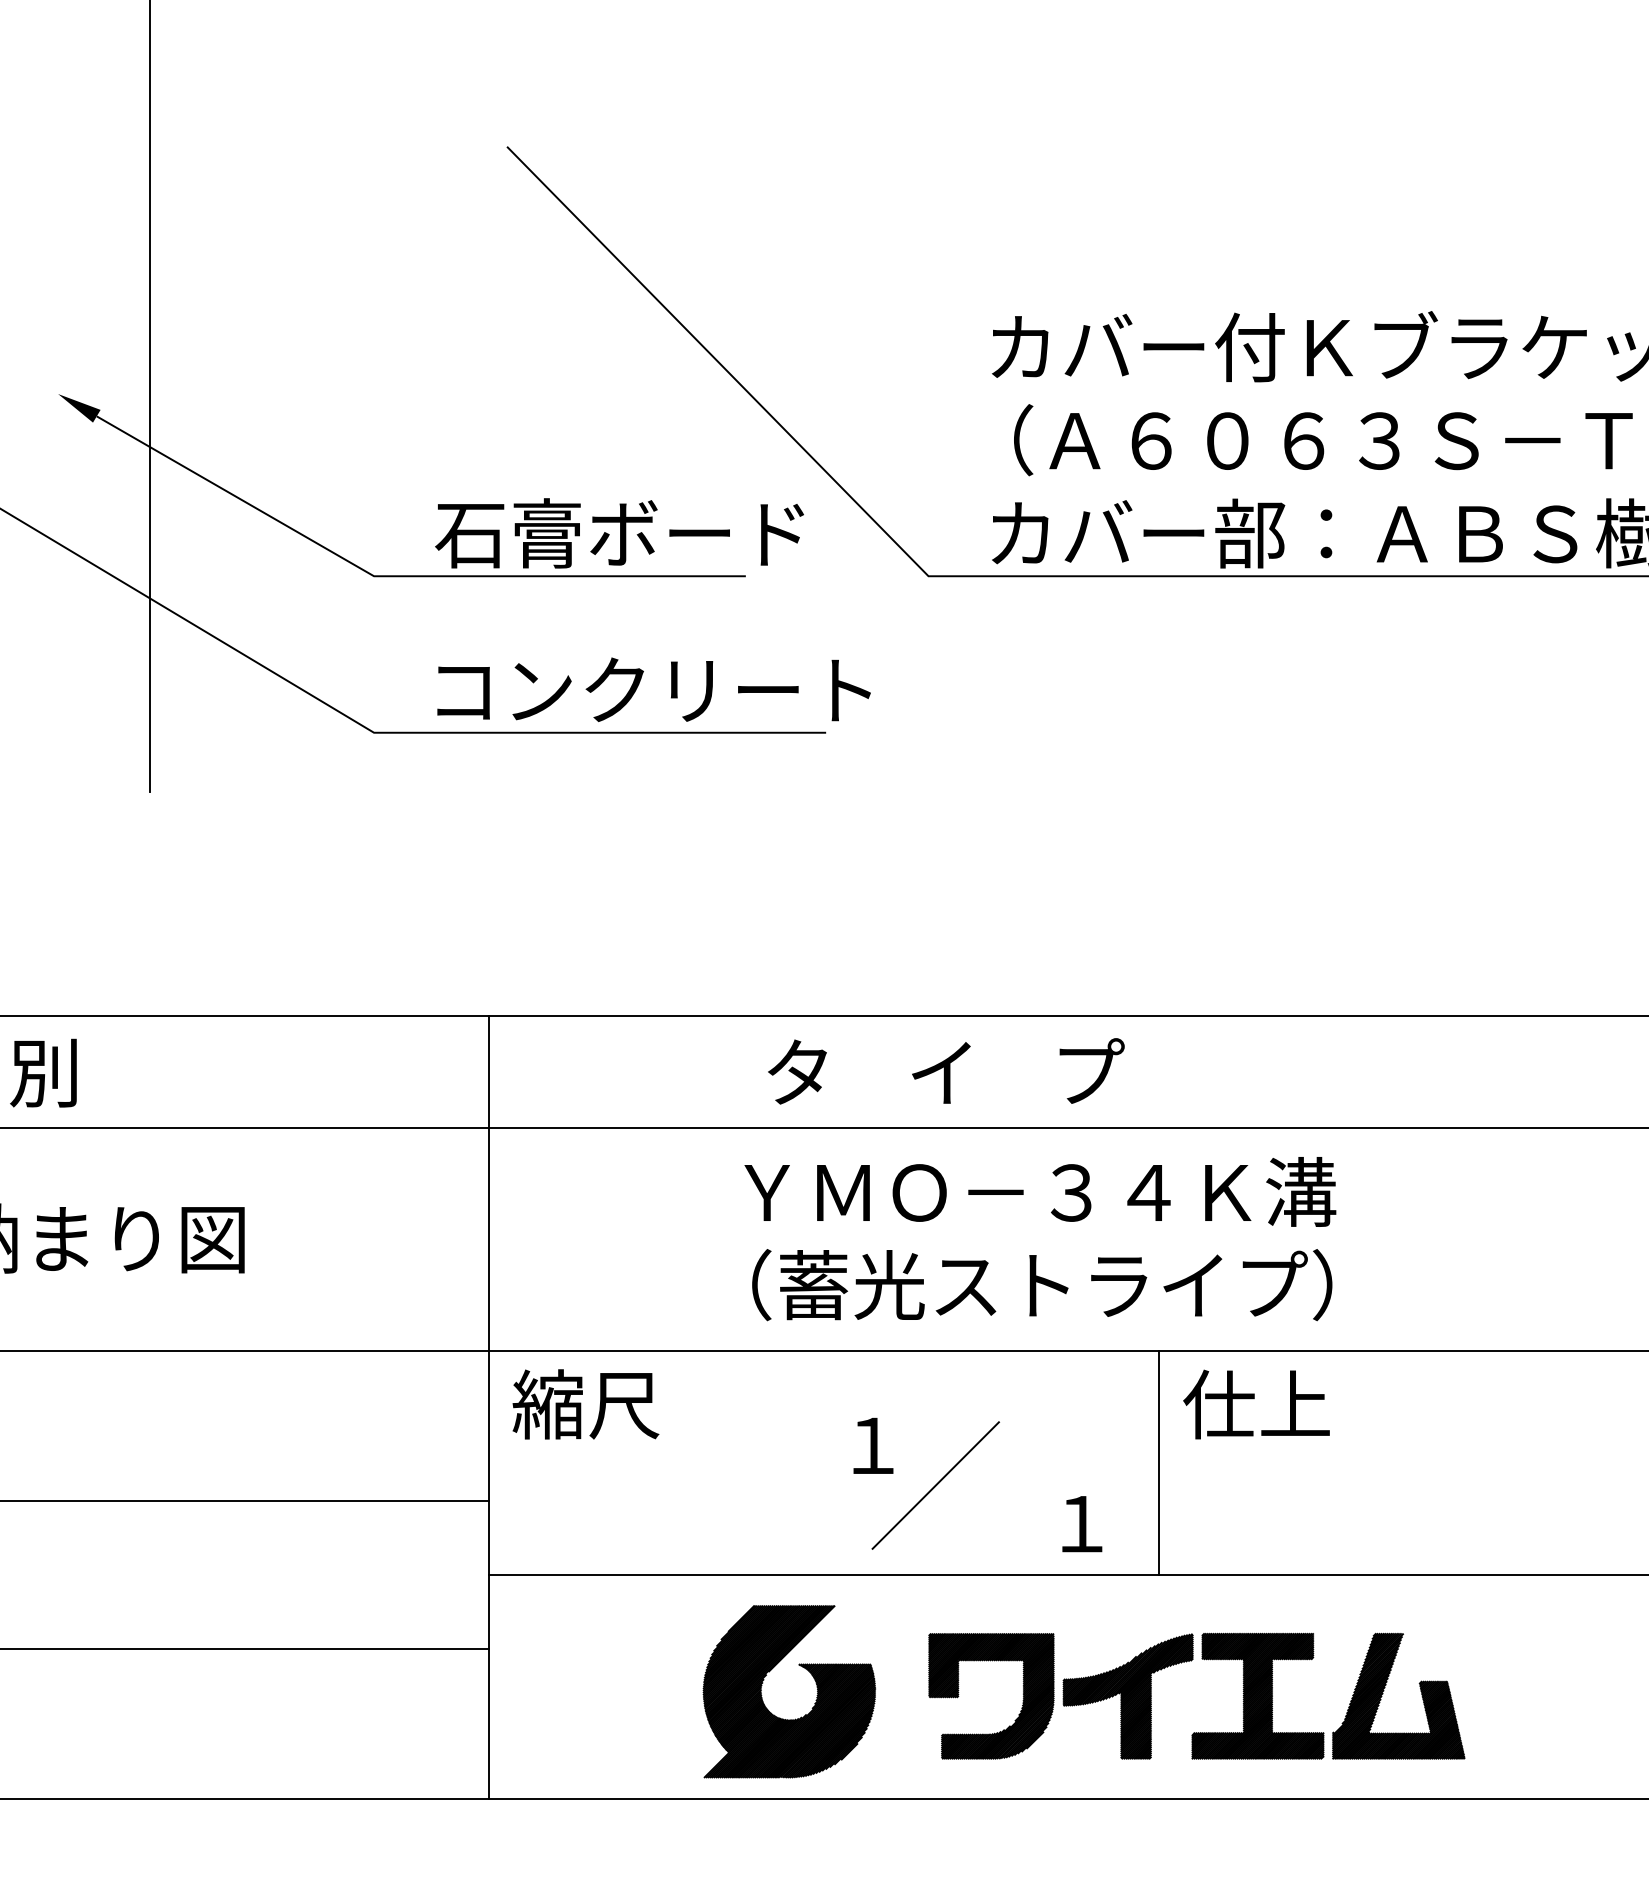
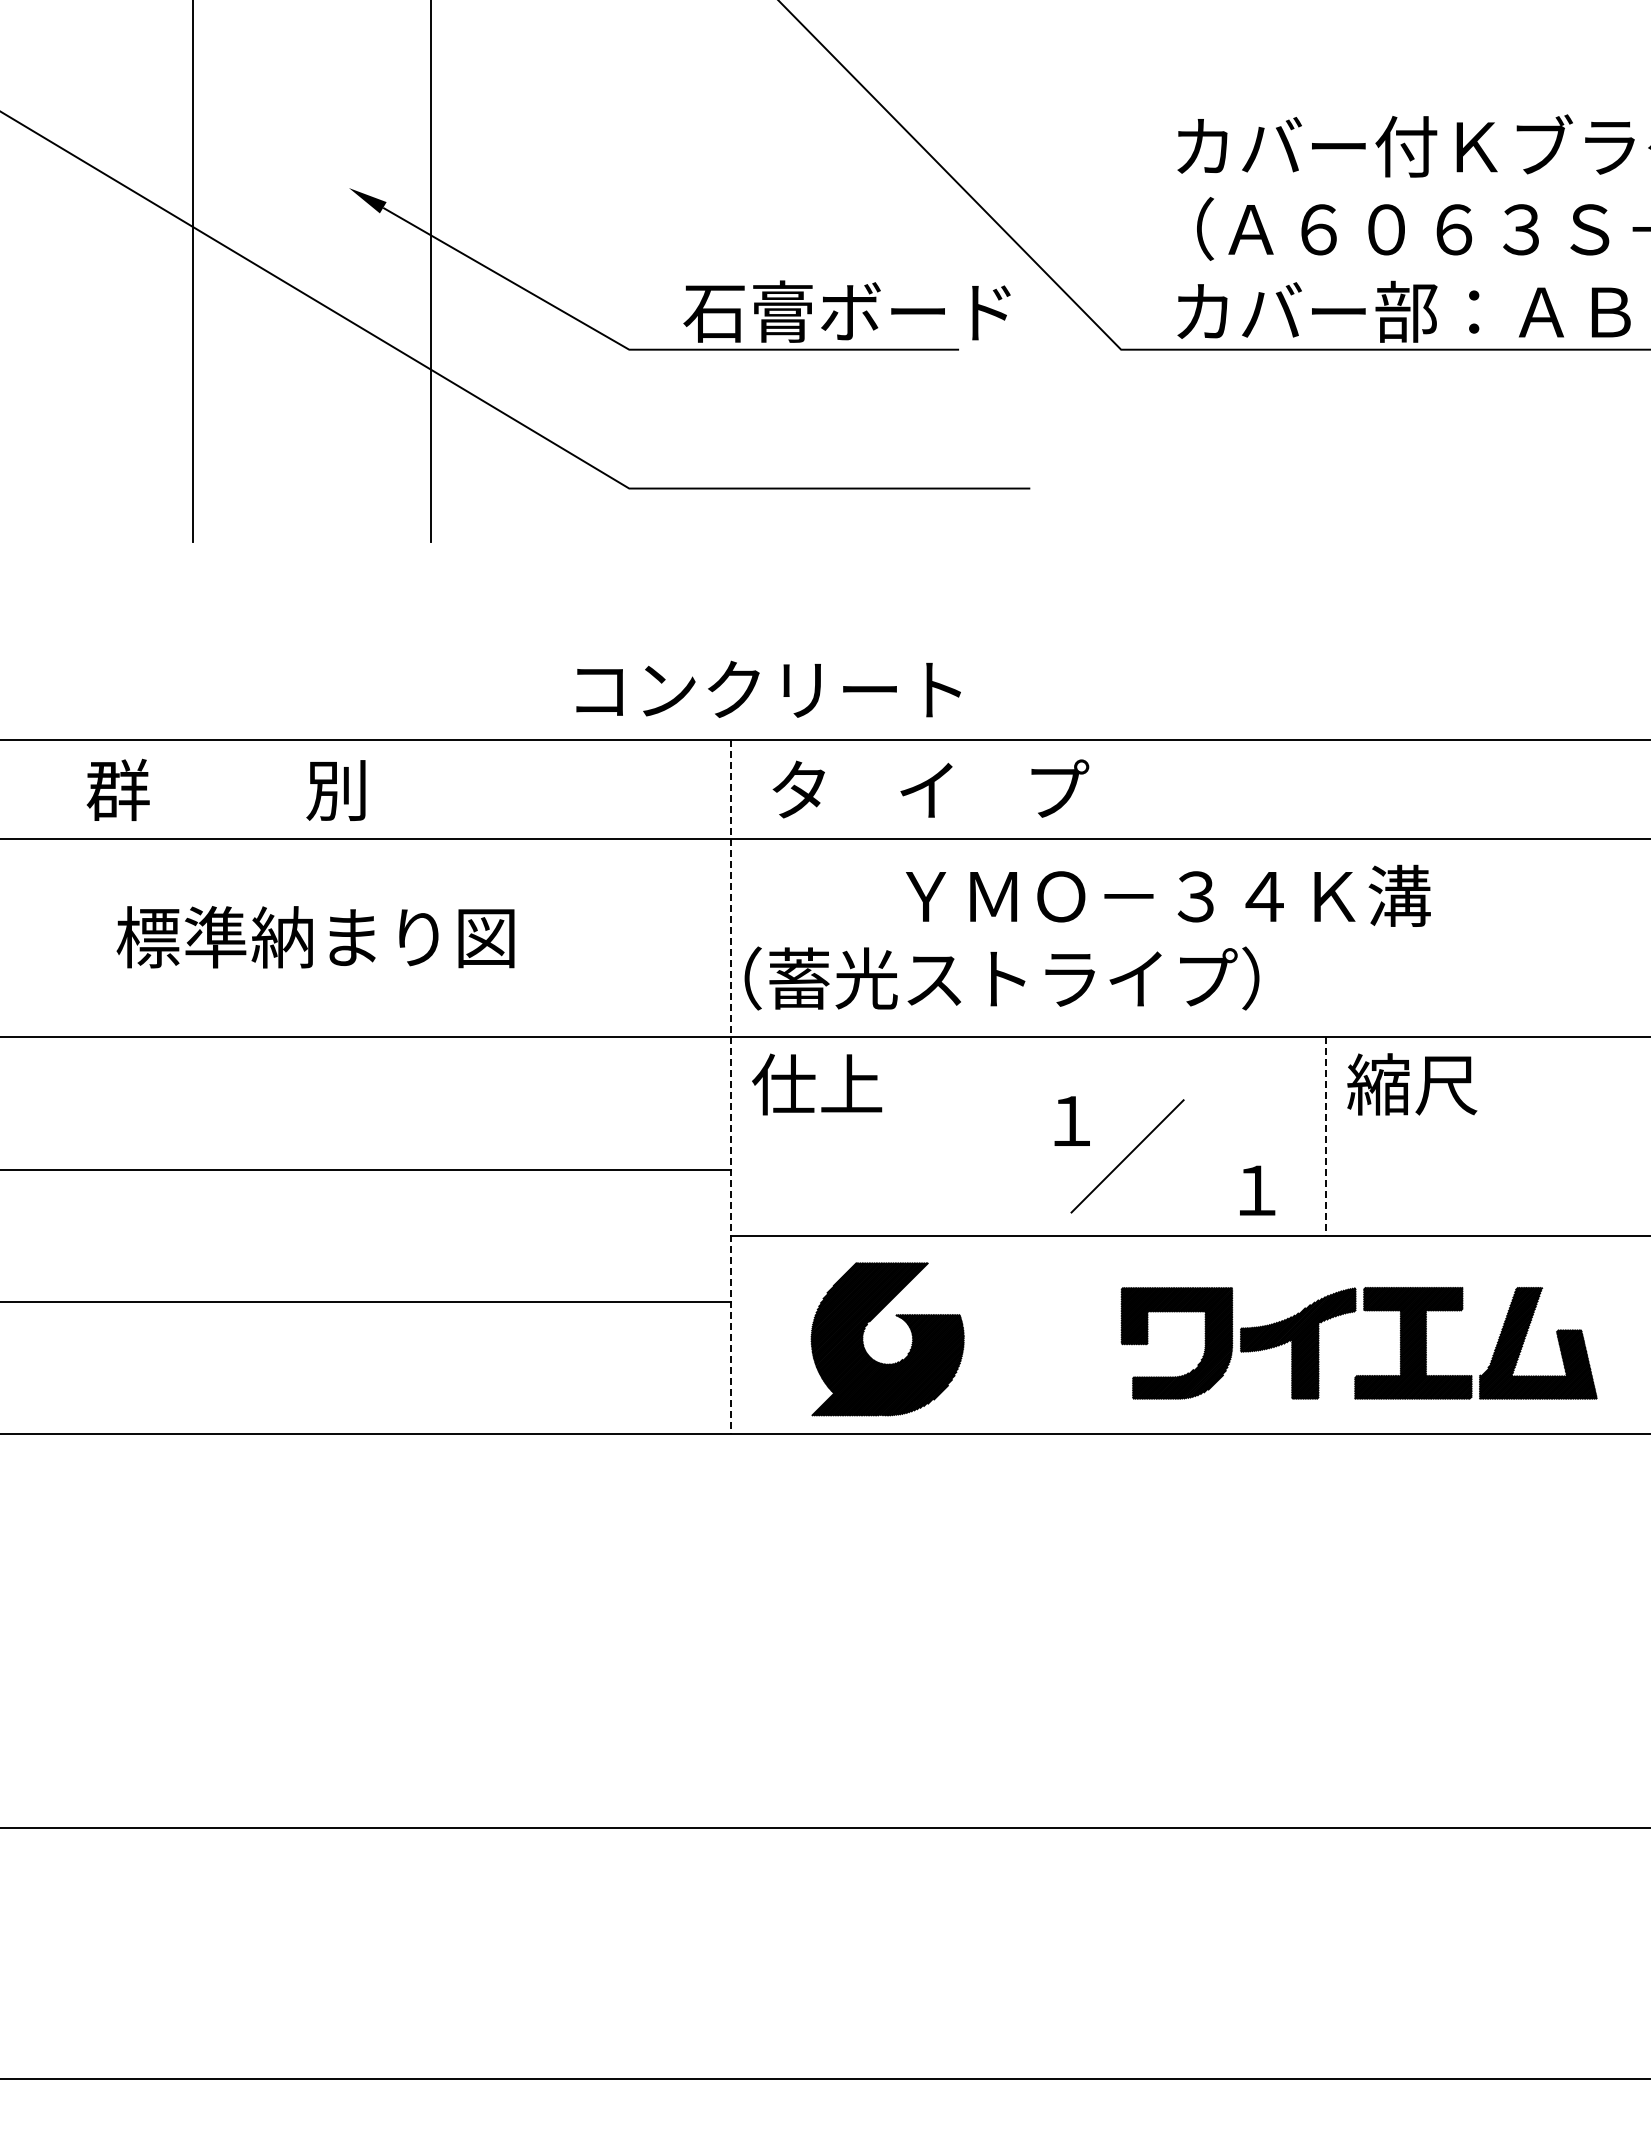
text: (653, 688) -> (768, 688), moved
text: (945, 1070) -> (930, 788), moved
text: (1040, 1191) -> (1168, 895), moved
text: (1041, 1285) -> (1001, 978), moved
text: (586, 1404) -> (817, 1084), 縮尺 -> 仕上
text: (1256, 1404) -> (1412, 1084), 仕上 -> 縮尺
line: (488, 1407) -> (730, 1087), solid -> dashed
line: (1160, 1464) -> (1326, 1137), solid -> dashed
part: (763, 1698) -> (864, 1345), moved

